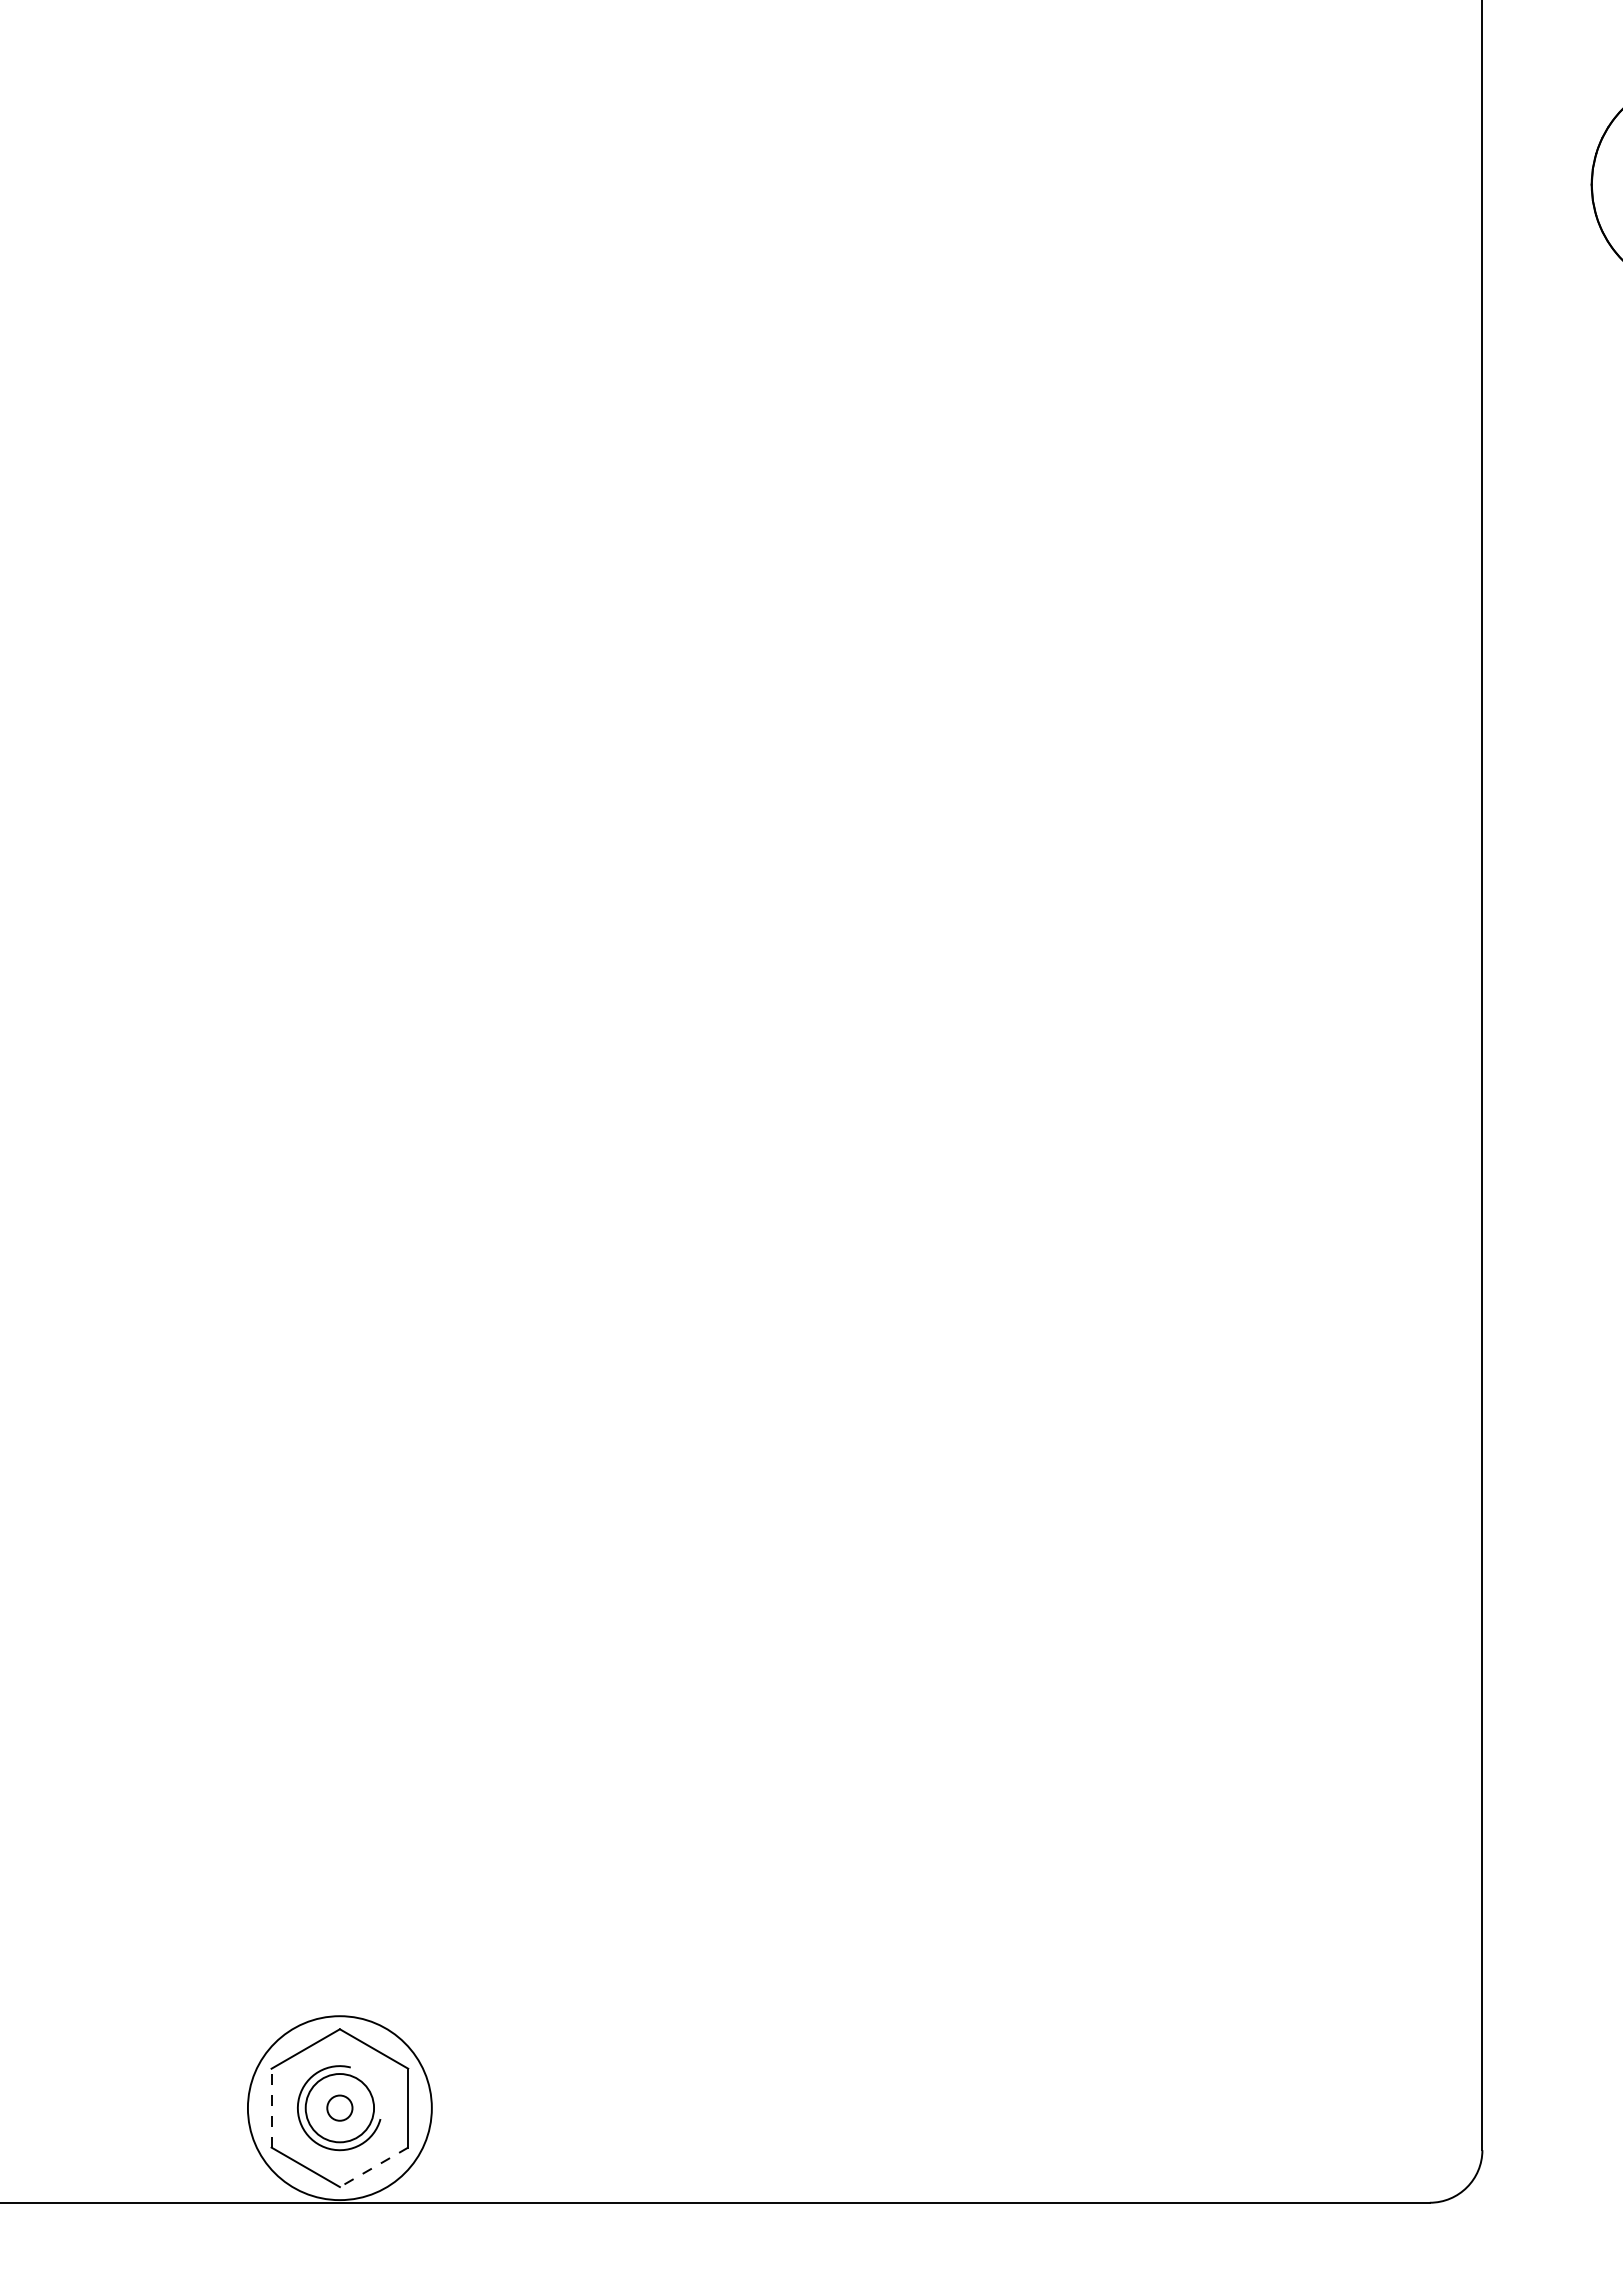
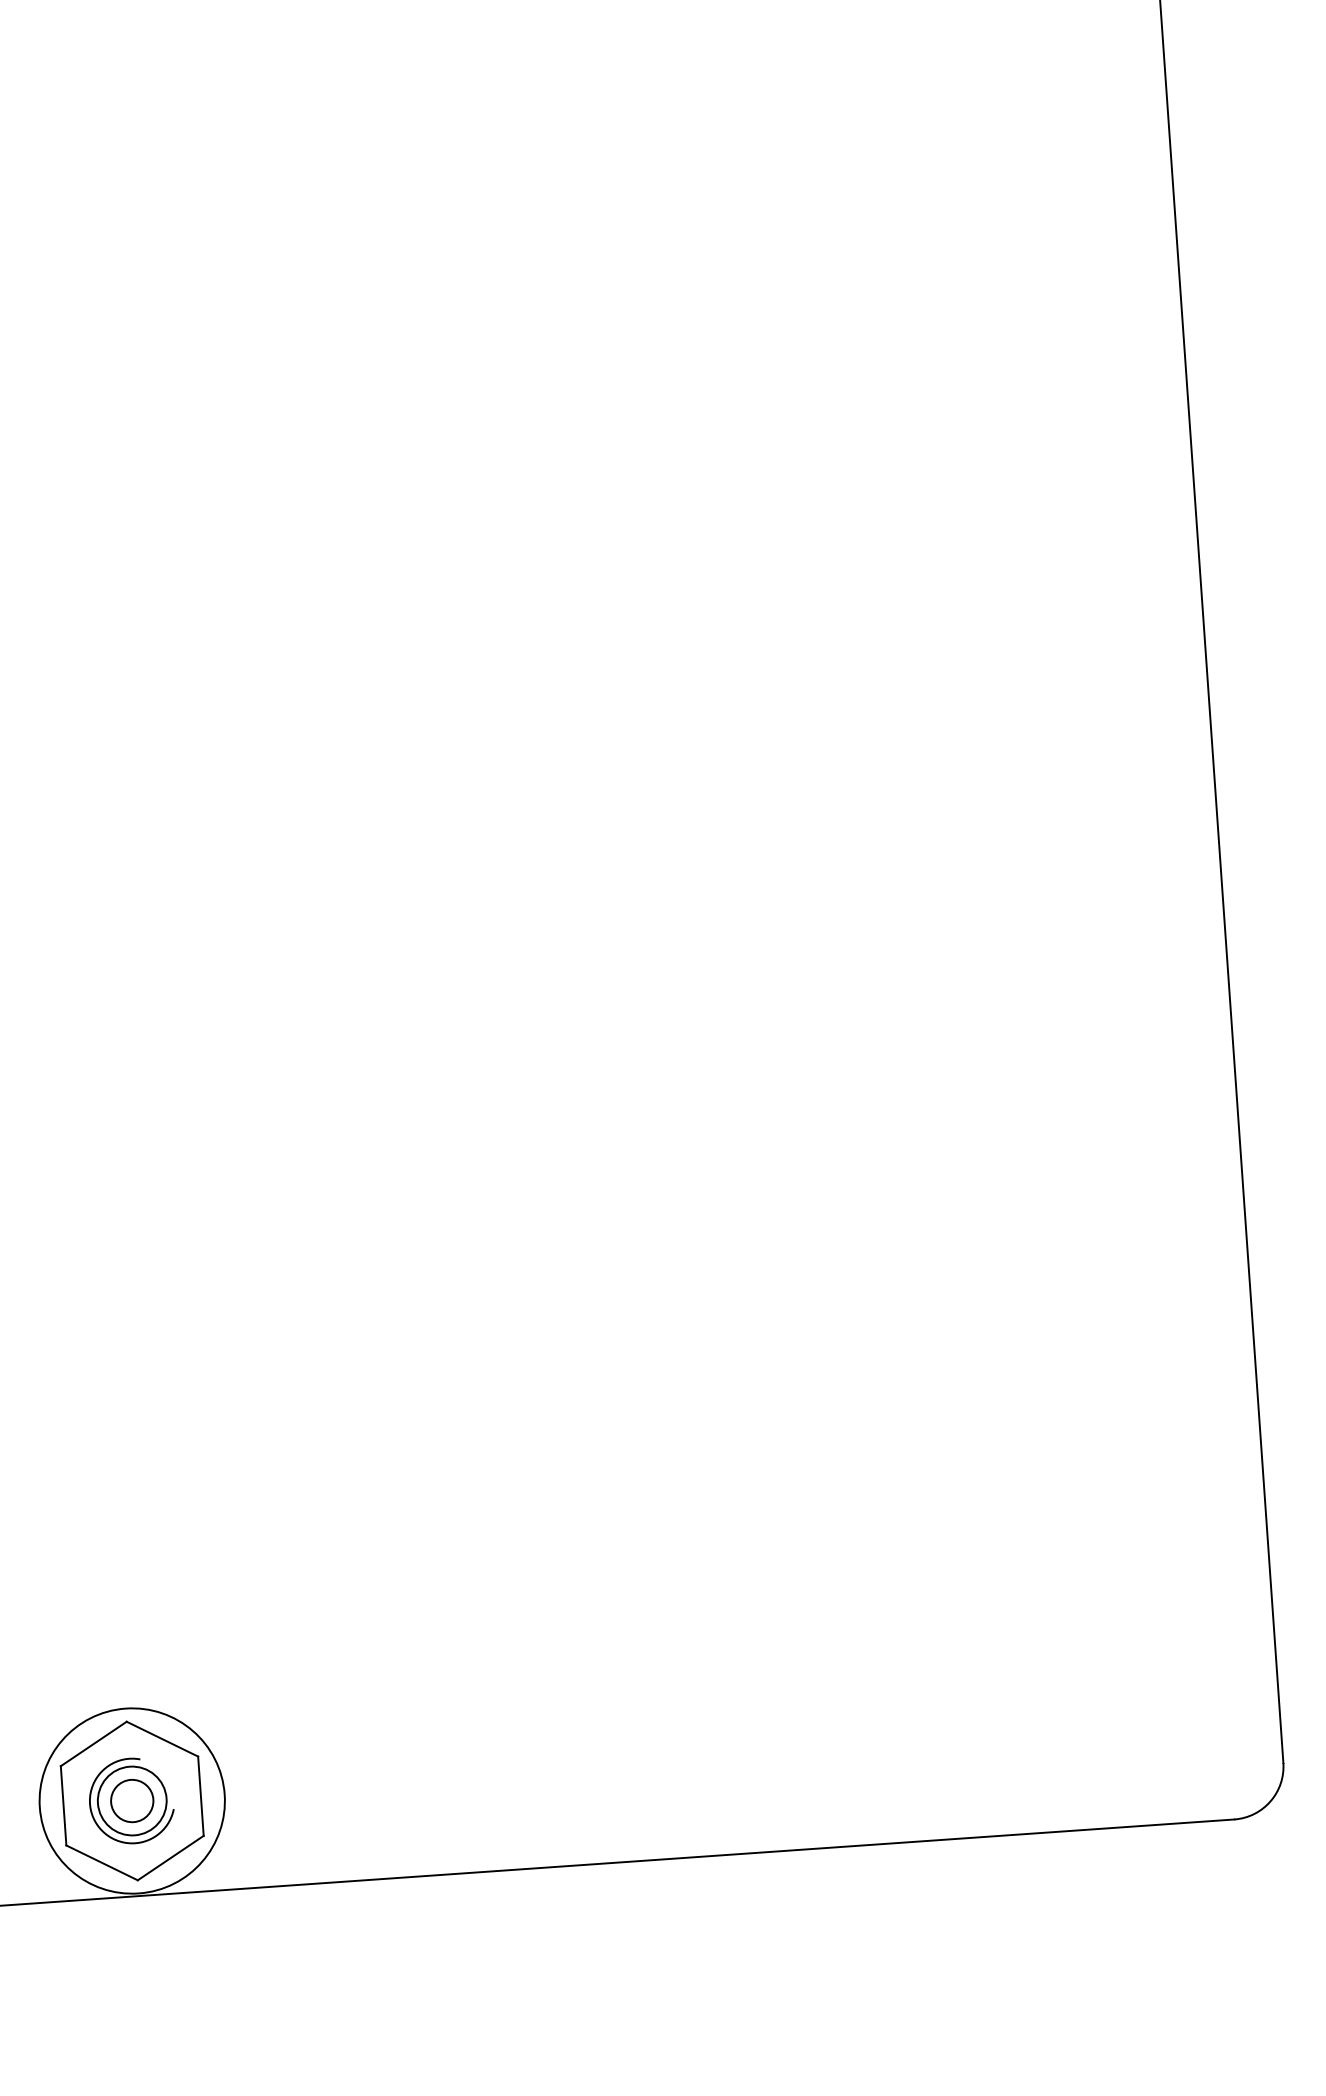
line: (271, 2107) -> (63, 1805), dashed -> solid
circle: (339, 2108) -> (131, 1801), size x1.67
line: (373, 2167) -> (170, 1858), dashed -> solid

